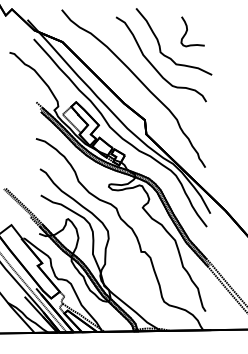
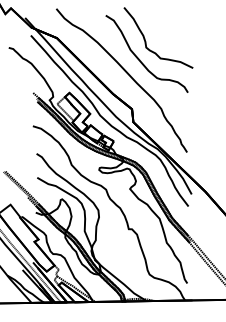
curve: (187, 31) -> (170, 28), removed

